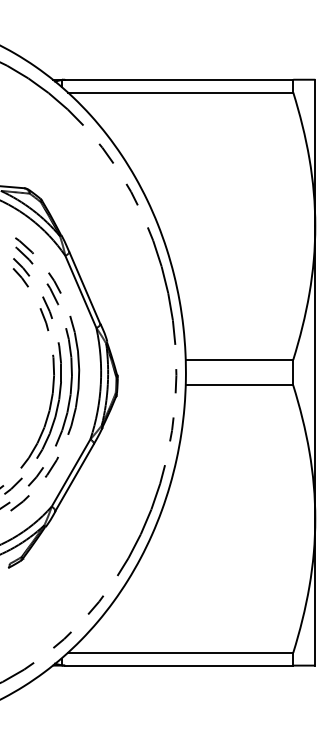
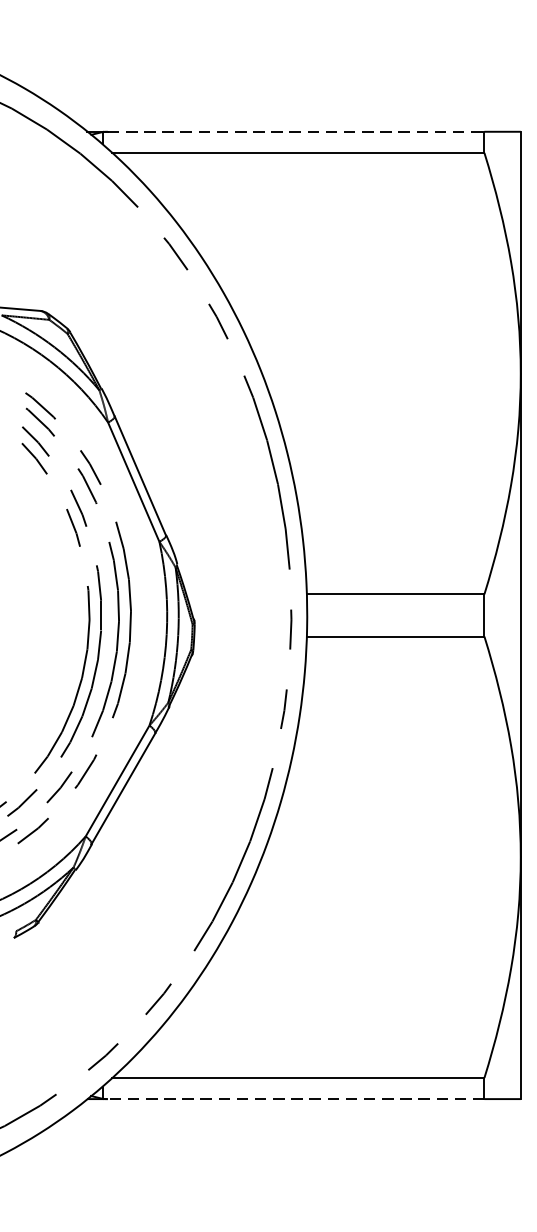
line: (179, 79) -> (296, 131), solid -> dashed
line: (178, 665) -> (294, 1098), solid -> dashed

